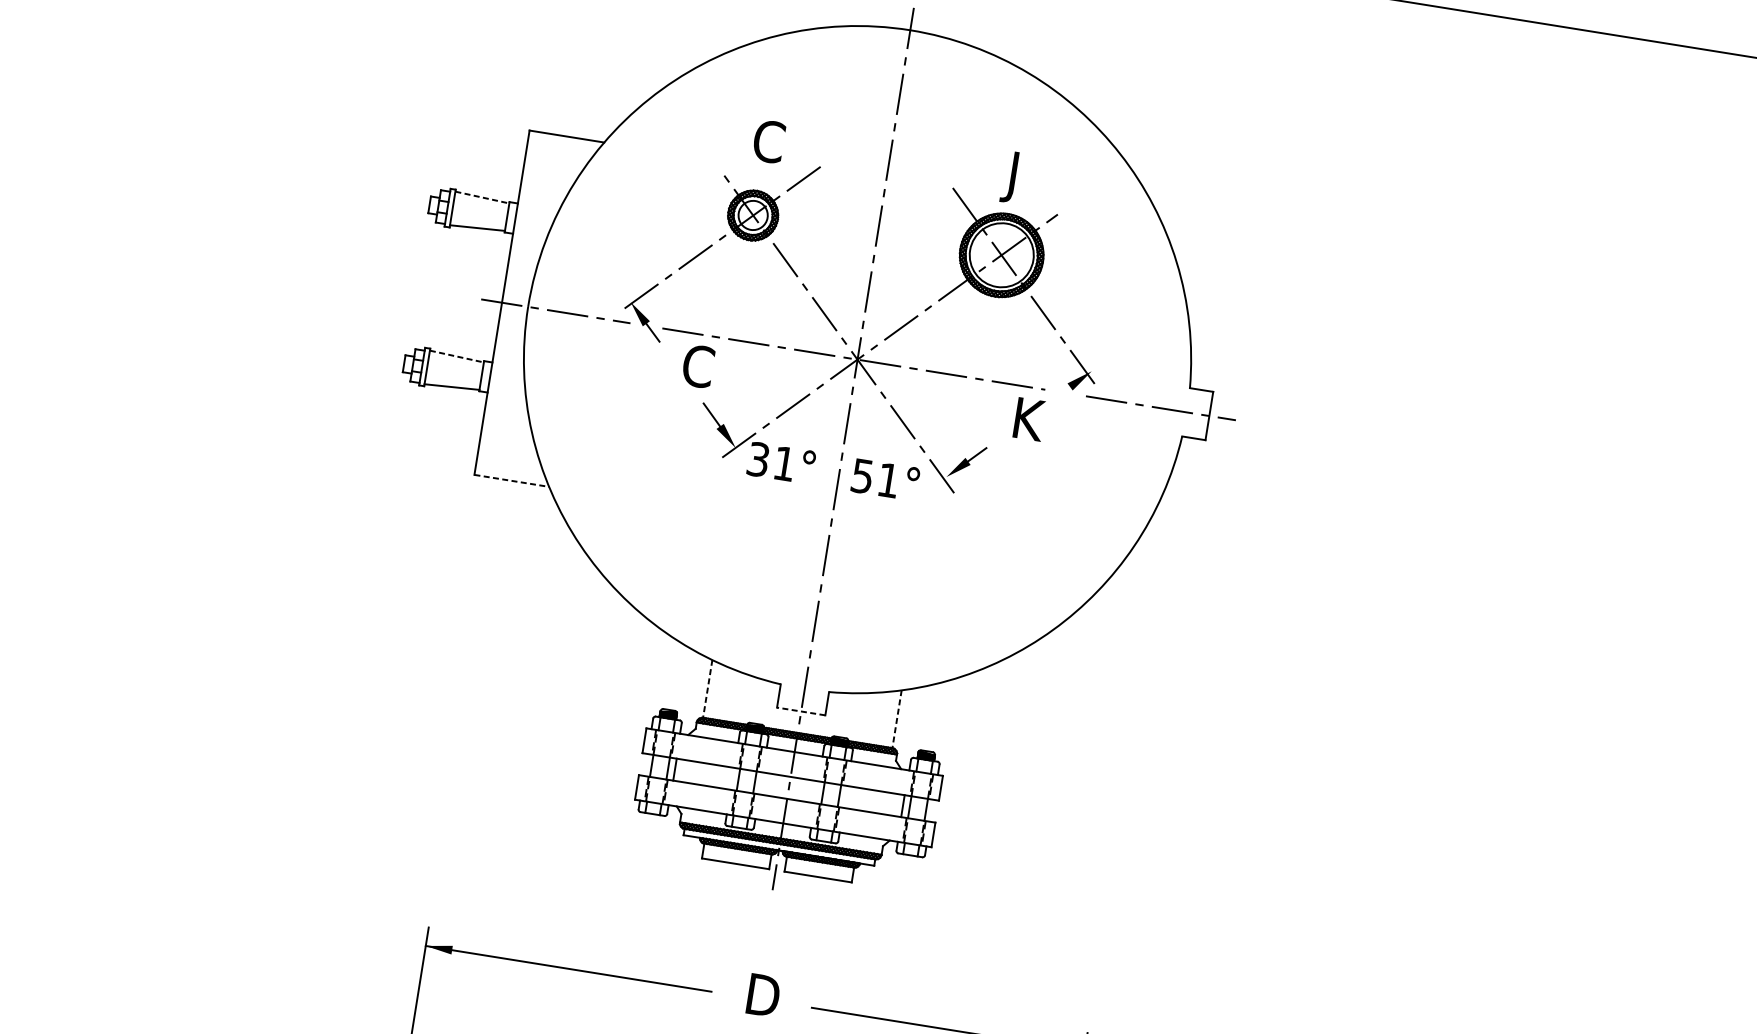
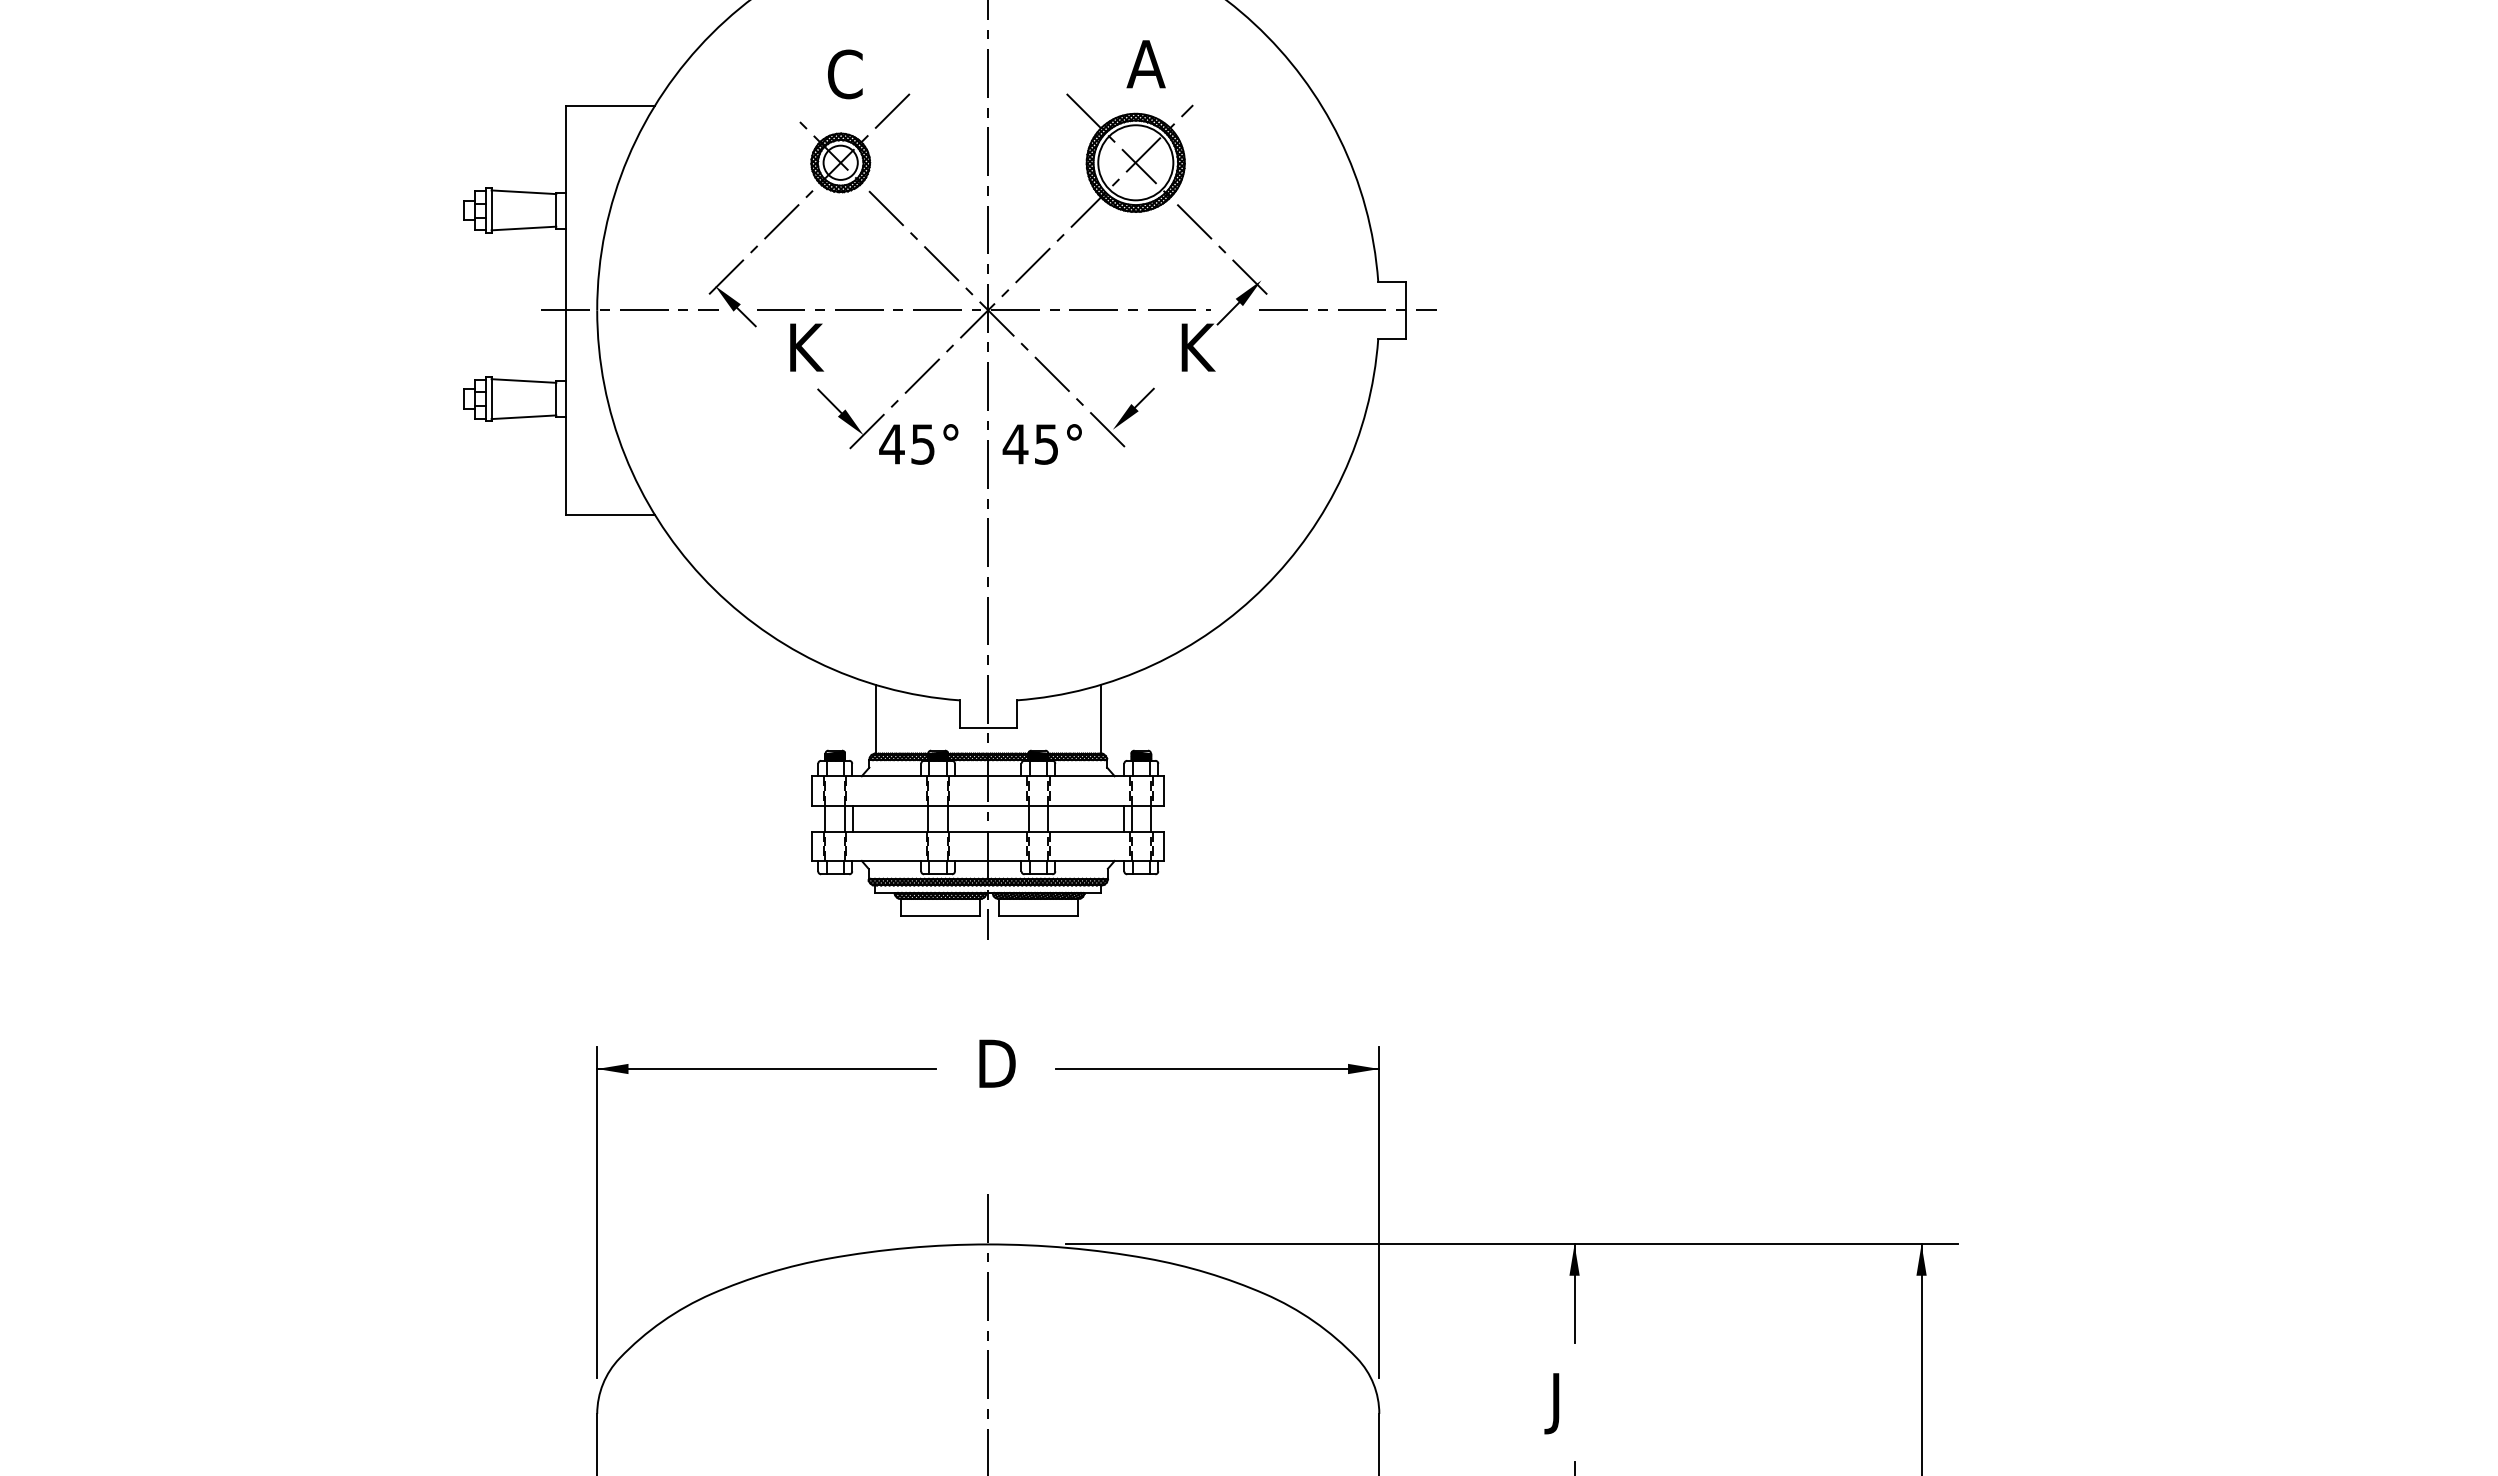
text: (1020, 178) -> (1143, 70), J -> A
line: (482, 197) -> (524, 192), dashed -> solid
line: (457, 357) -> (524, 381), dashed -> solid
text: (698, 366) -> (805, 347), C -> K
line: (1059, 394) -> (1228, 313), added
text: (770, 461) -> (906, 444), 31° -> 45°
text: (874, 478) -> (1029, 444), 51° -> 45°
line: (512, 480) -> (611, 514), dashed -> solid
line: (707, 689) -> (875, 719), dashed -> solid
line: (801, 711) -> (988, 728), dashed -> solid
line: (896, 719) -> (1100, 719), dashed -> solid

